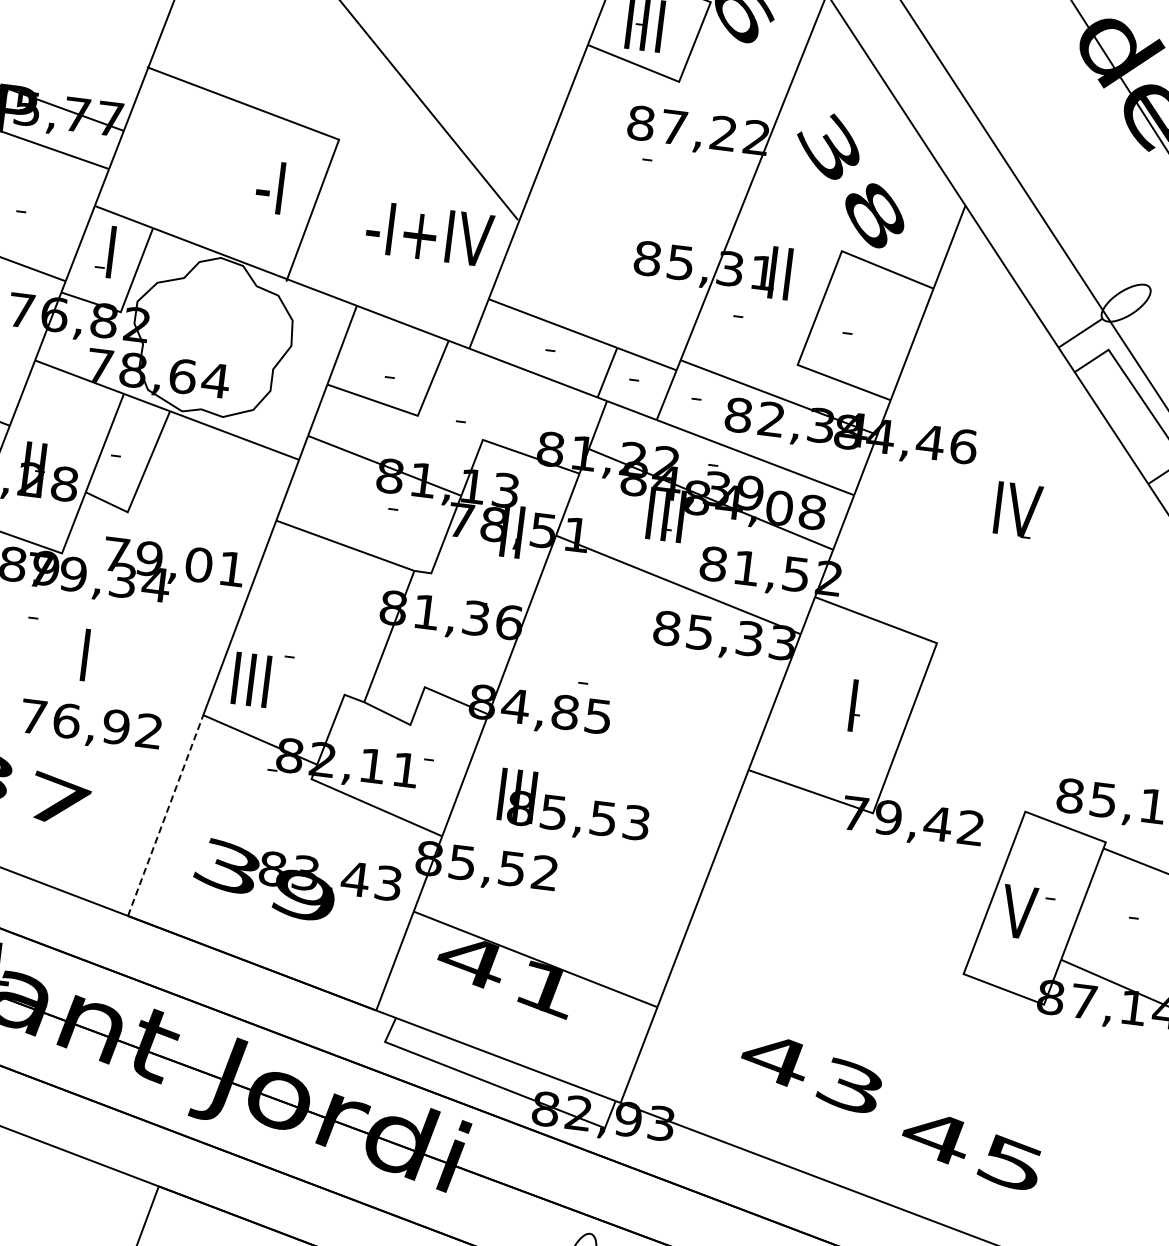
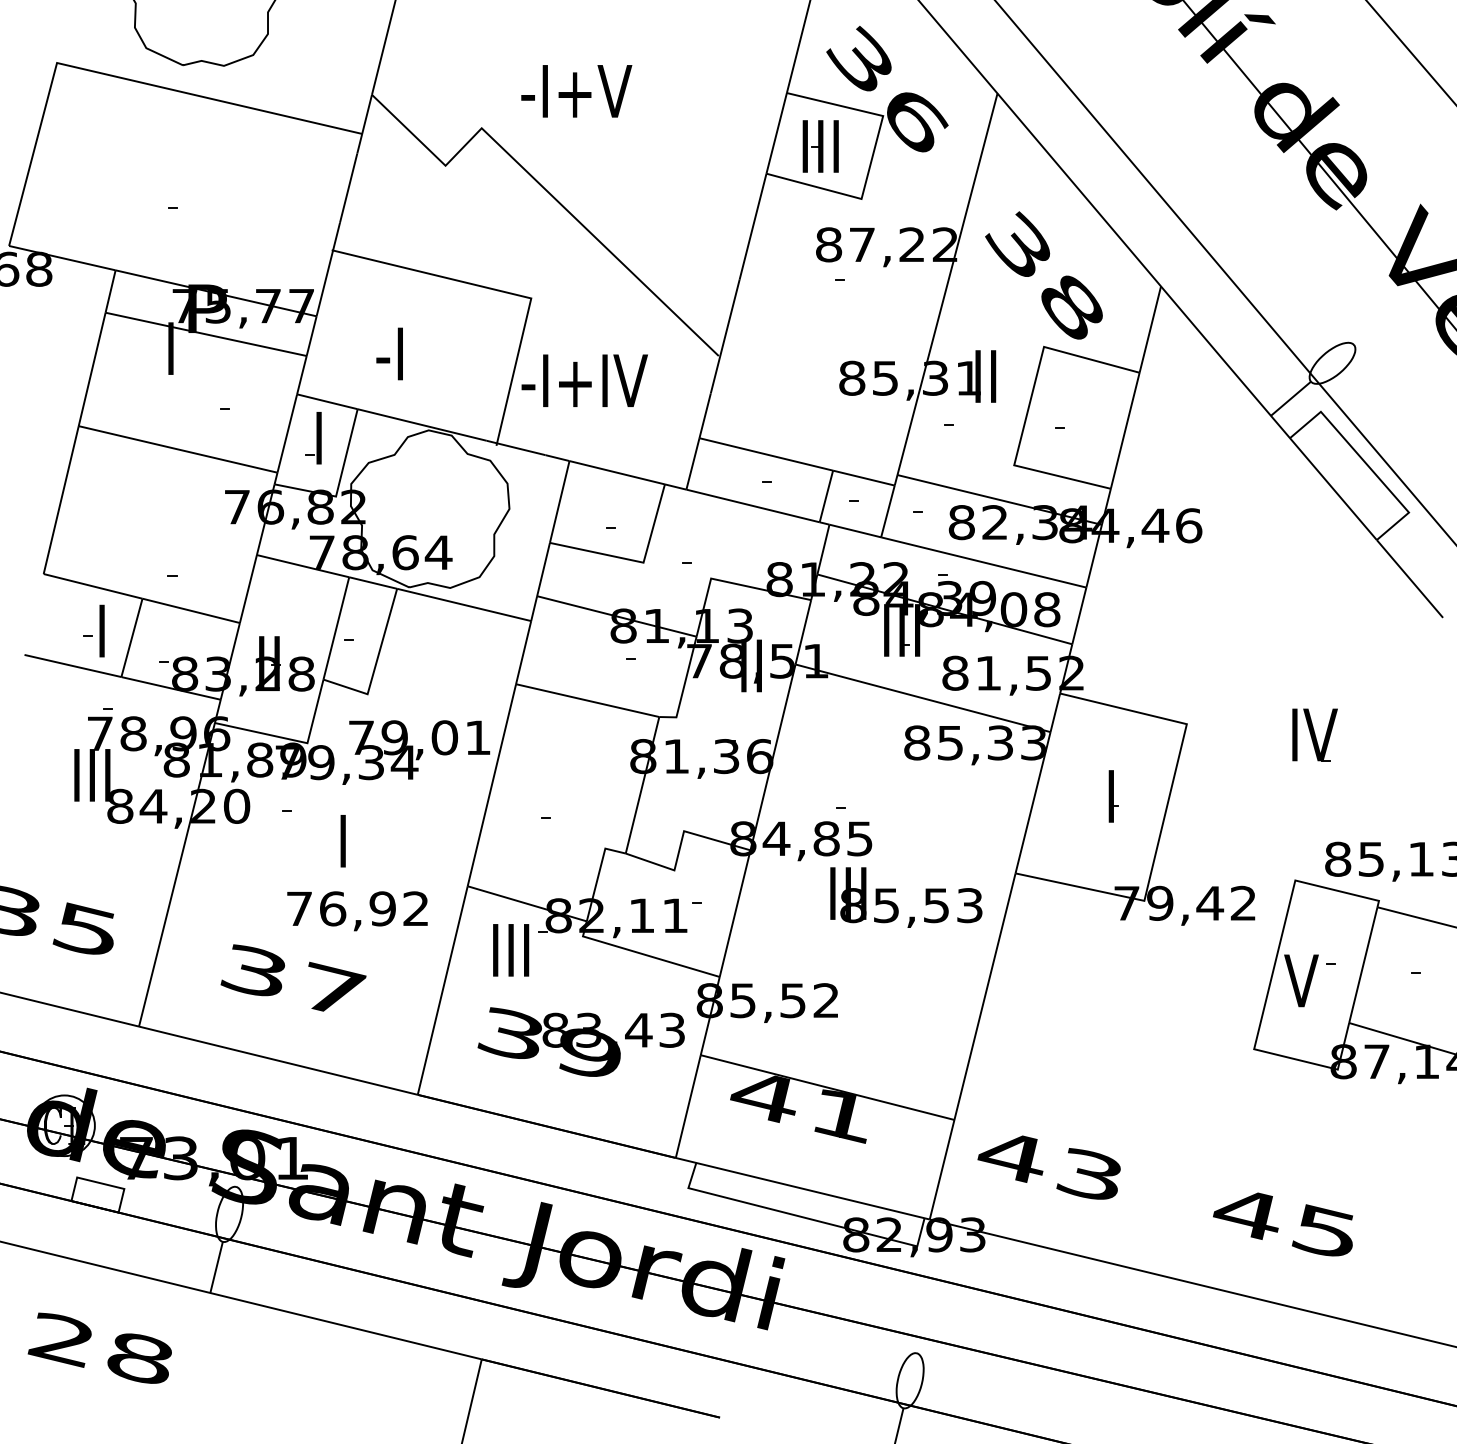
text: (269, 186) -> (389, 353), moved
text: (429, 233) -> (584, 380), moved
part: (1017, 509) -> (1314, 734), moved
text: (251, 680) -> (511, 950), moved
text: (574, 807) -> (906, 897), moved
line: (165, 815) -> (442, 990), dashed -> solid
text: (810, 1074) -> (1048, 1167), moved

